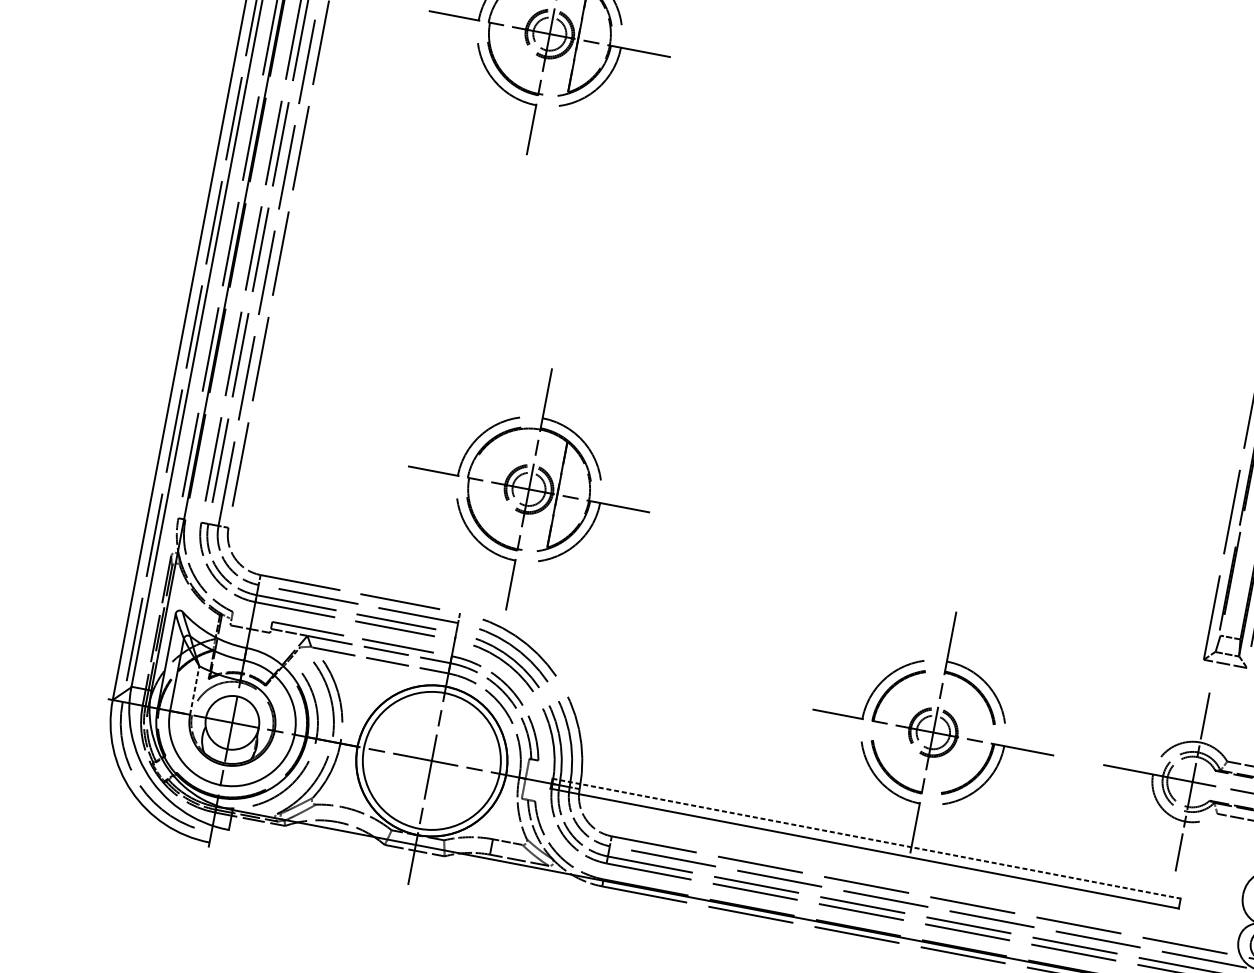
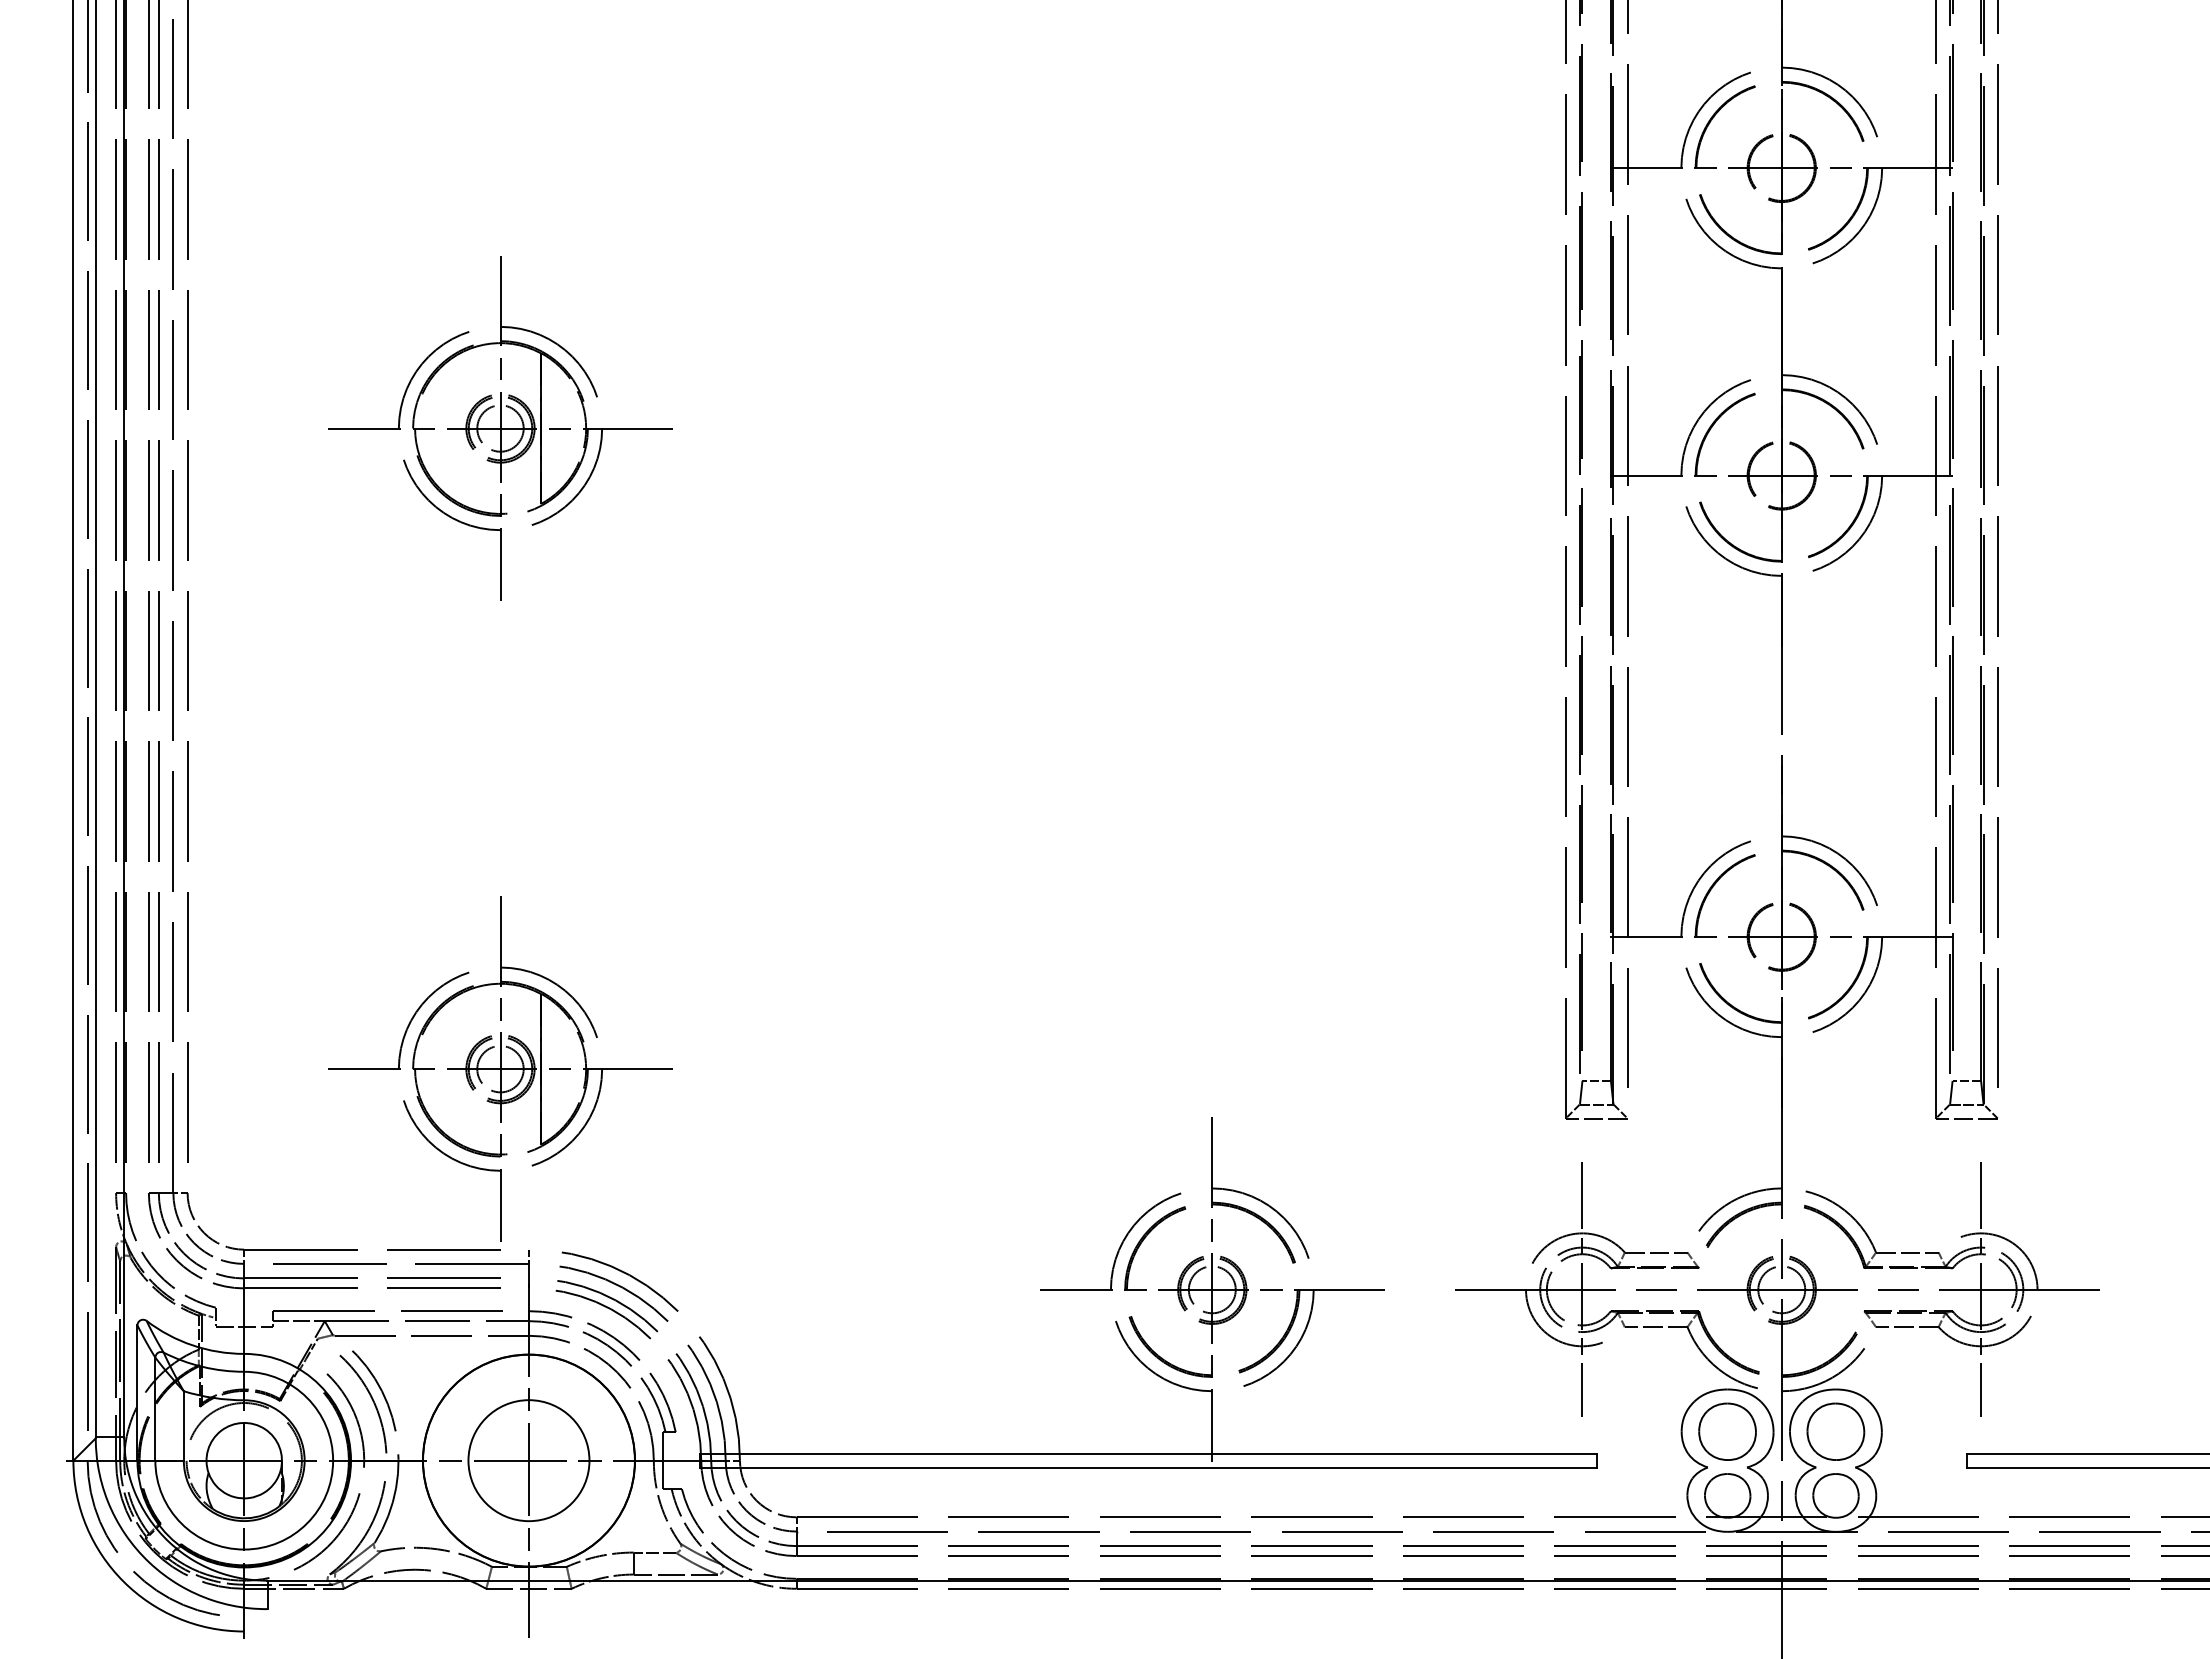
part: (529, 488) -> (500, 1068), moved
line: (194, 690) -> (183, 1425), dashed -> solid
circle: (431, 760) -> (528, 1460), size x0.62
line: (866, 838) -> (1148, 1453), dashed -> solid

